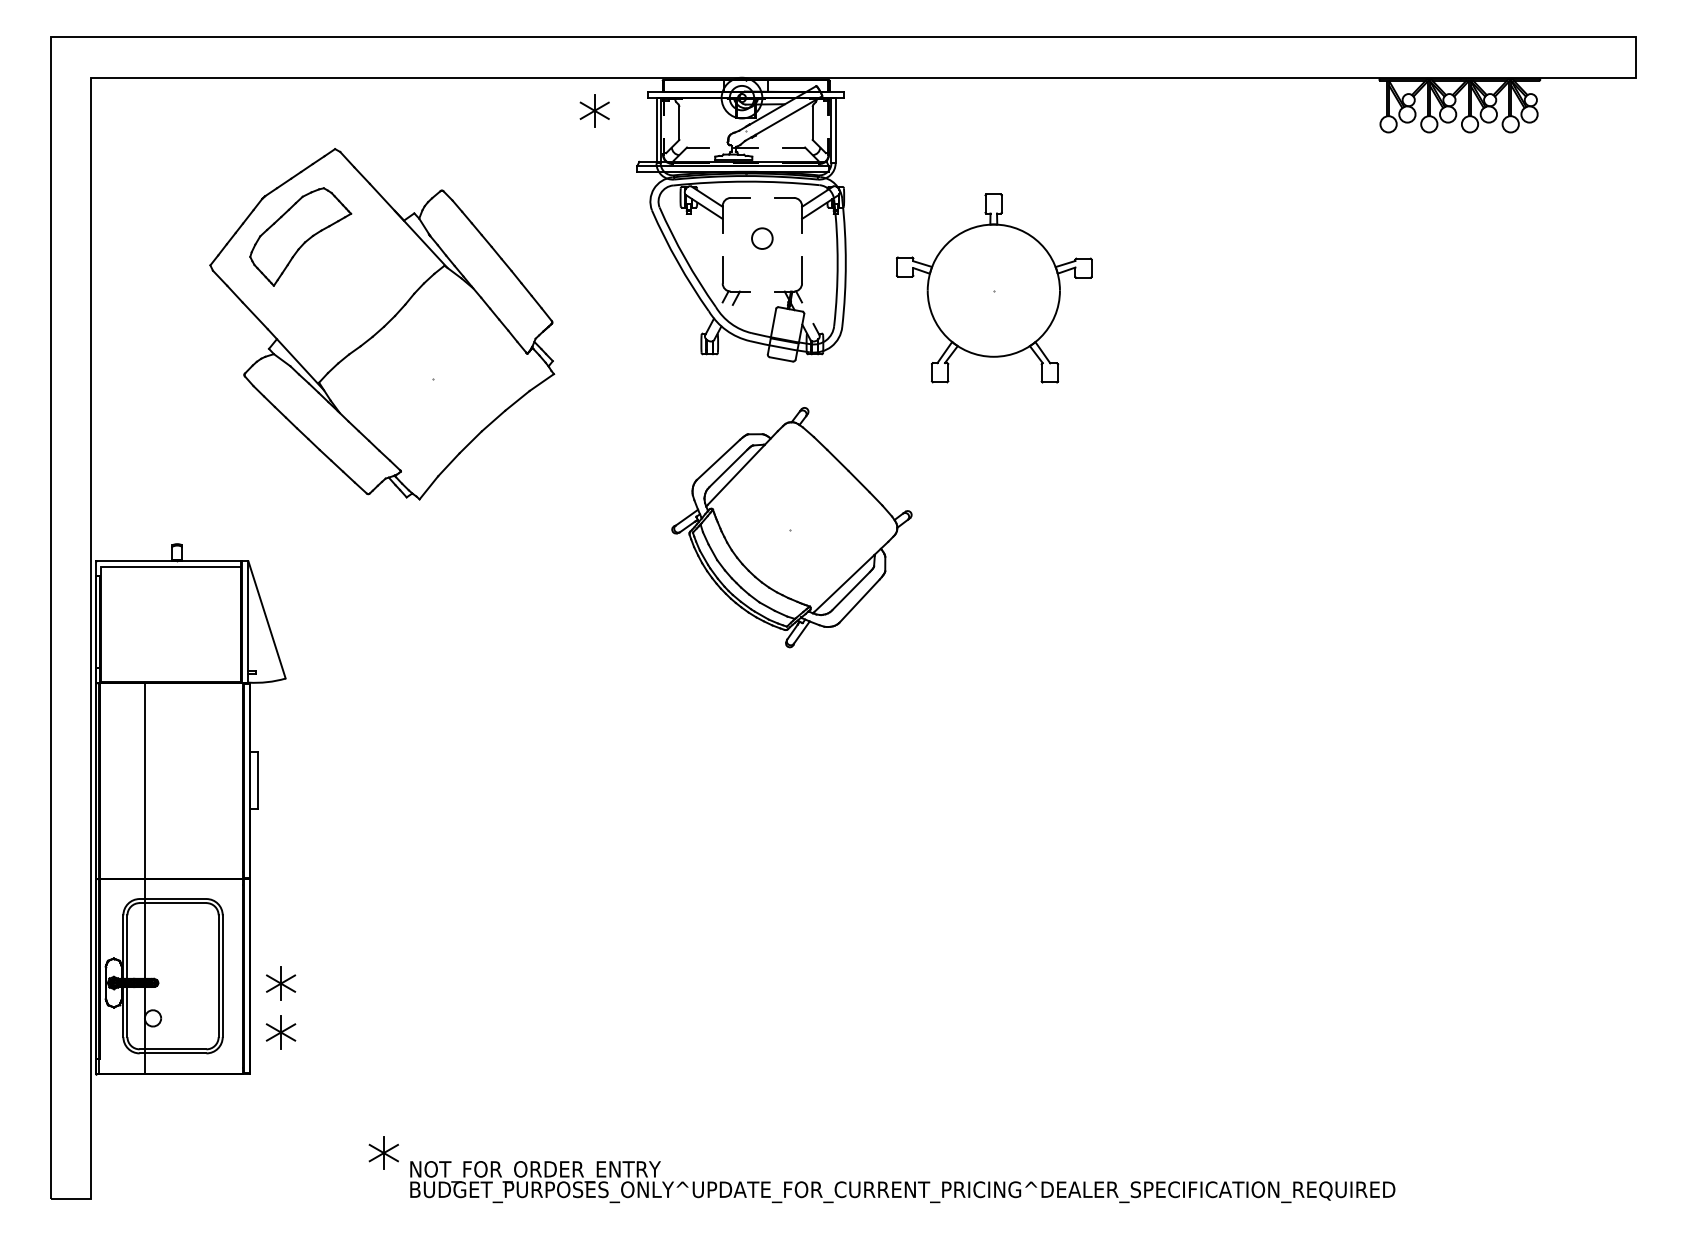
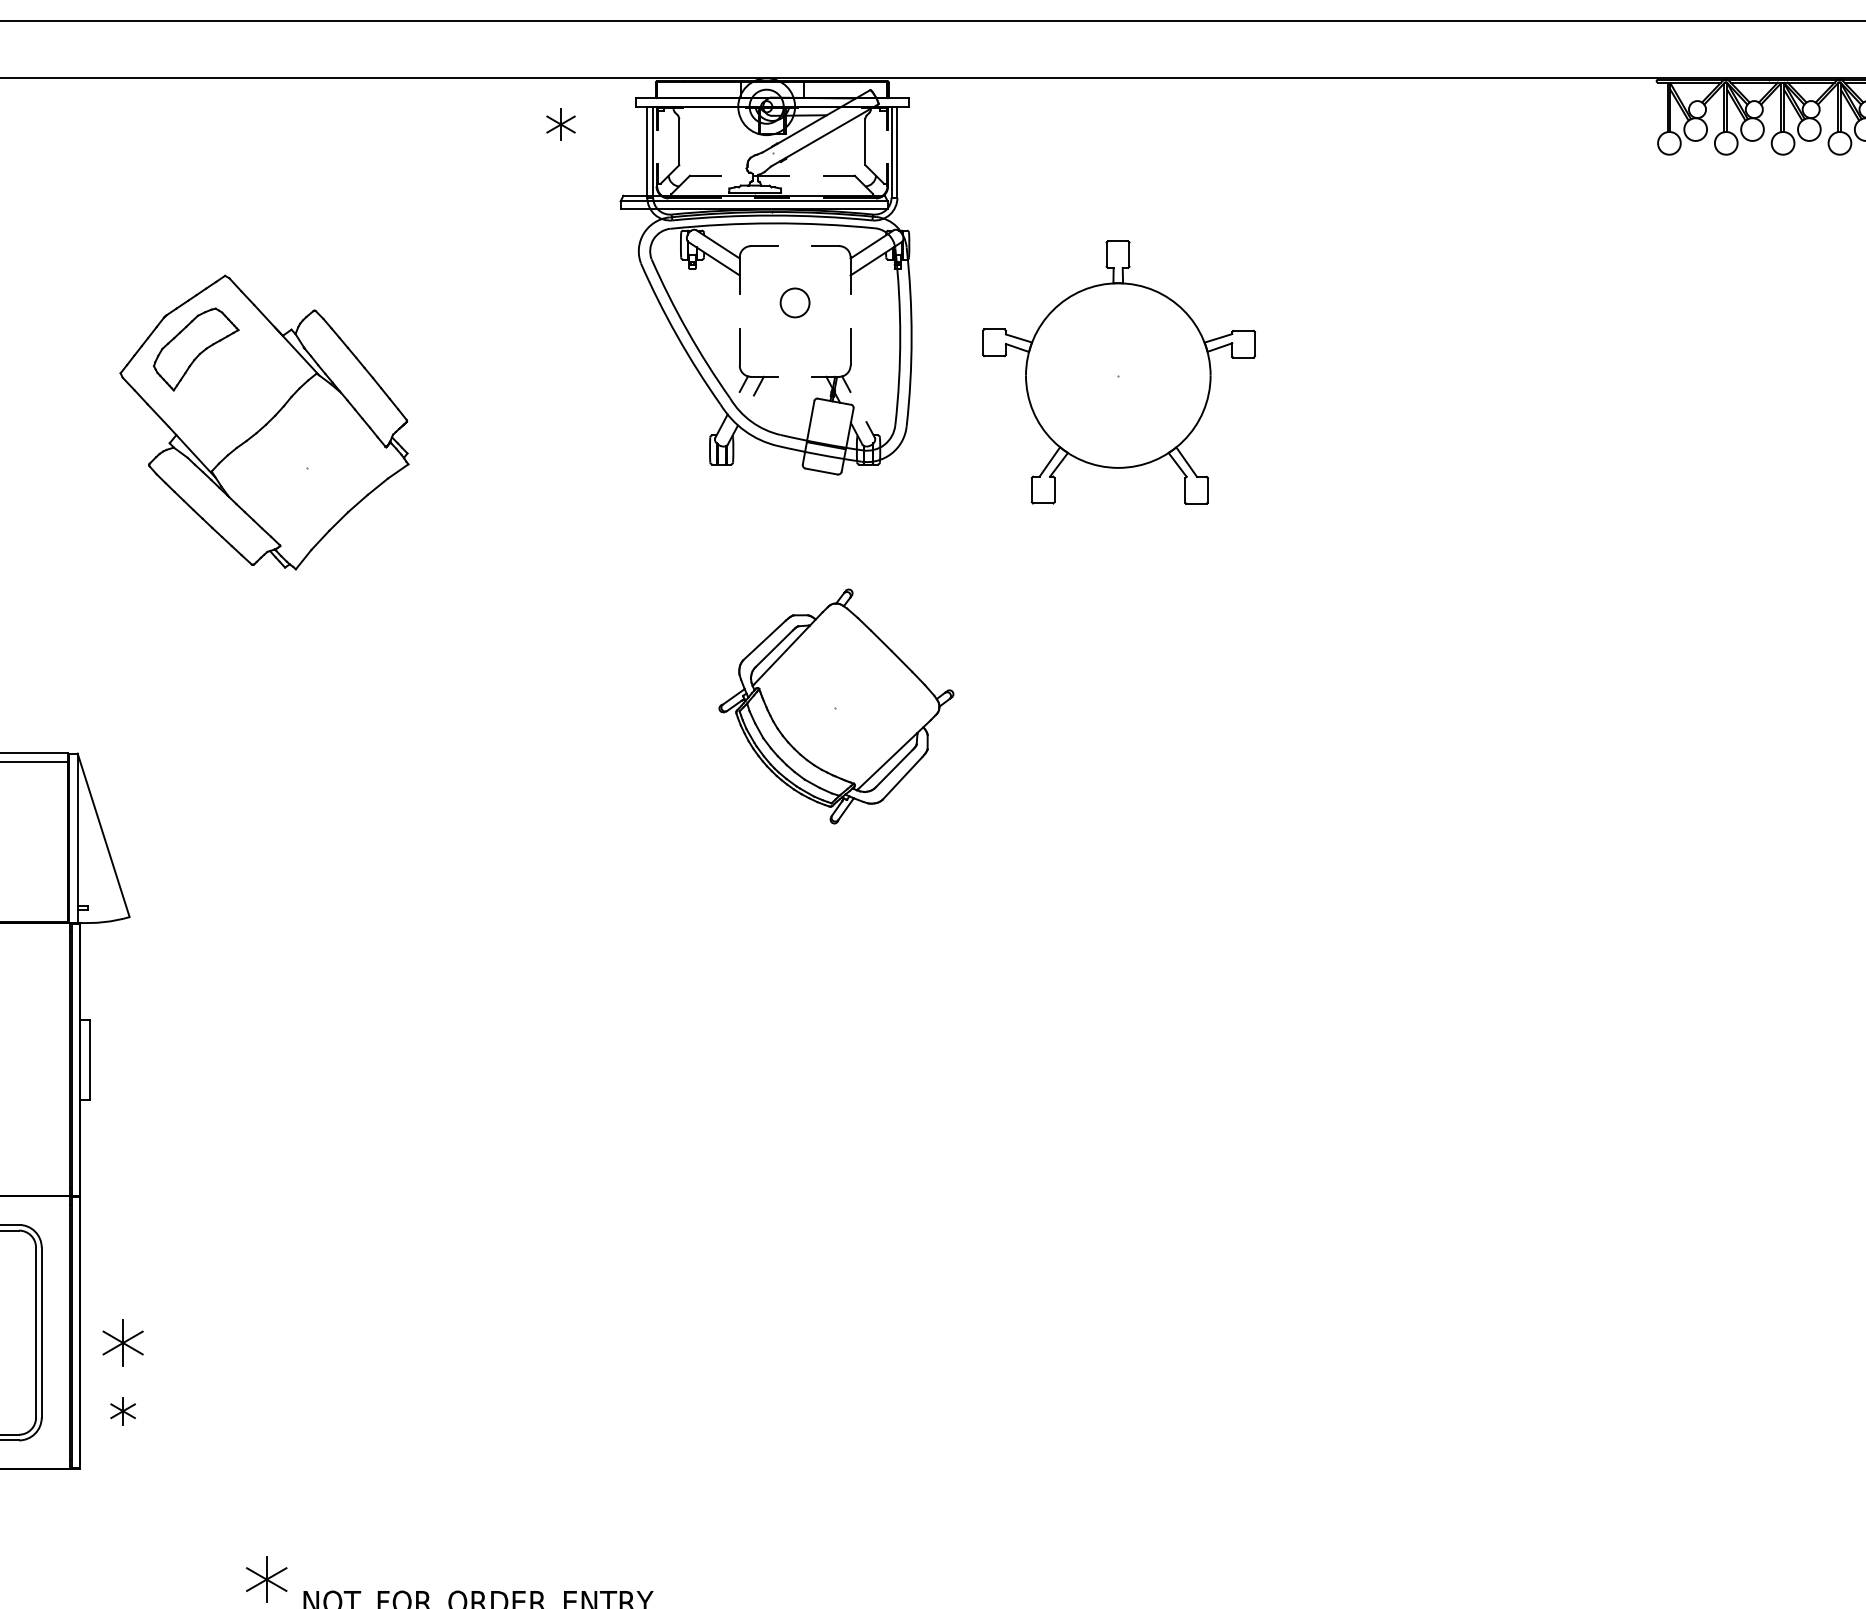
part: (594, 110) -> (560, 124), size x0.7
part: (382, 324) -> (264, 422), size x0.6
part: (791, 527) -> (835, 706), size x0.7
part: (280, 1032) -> (122, 1411), size x0.6

